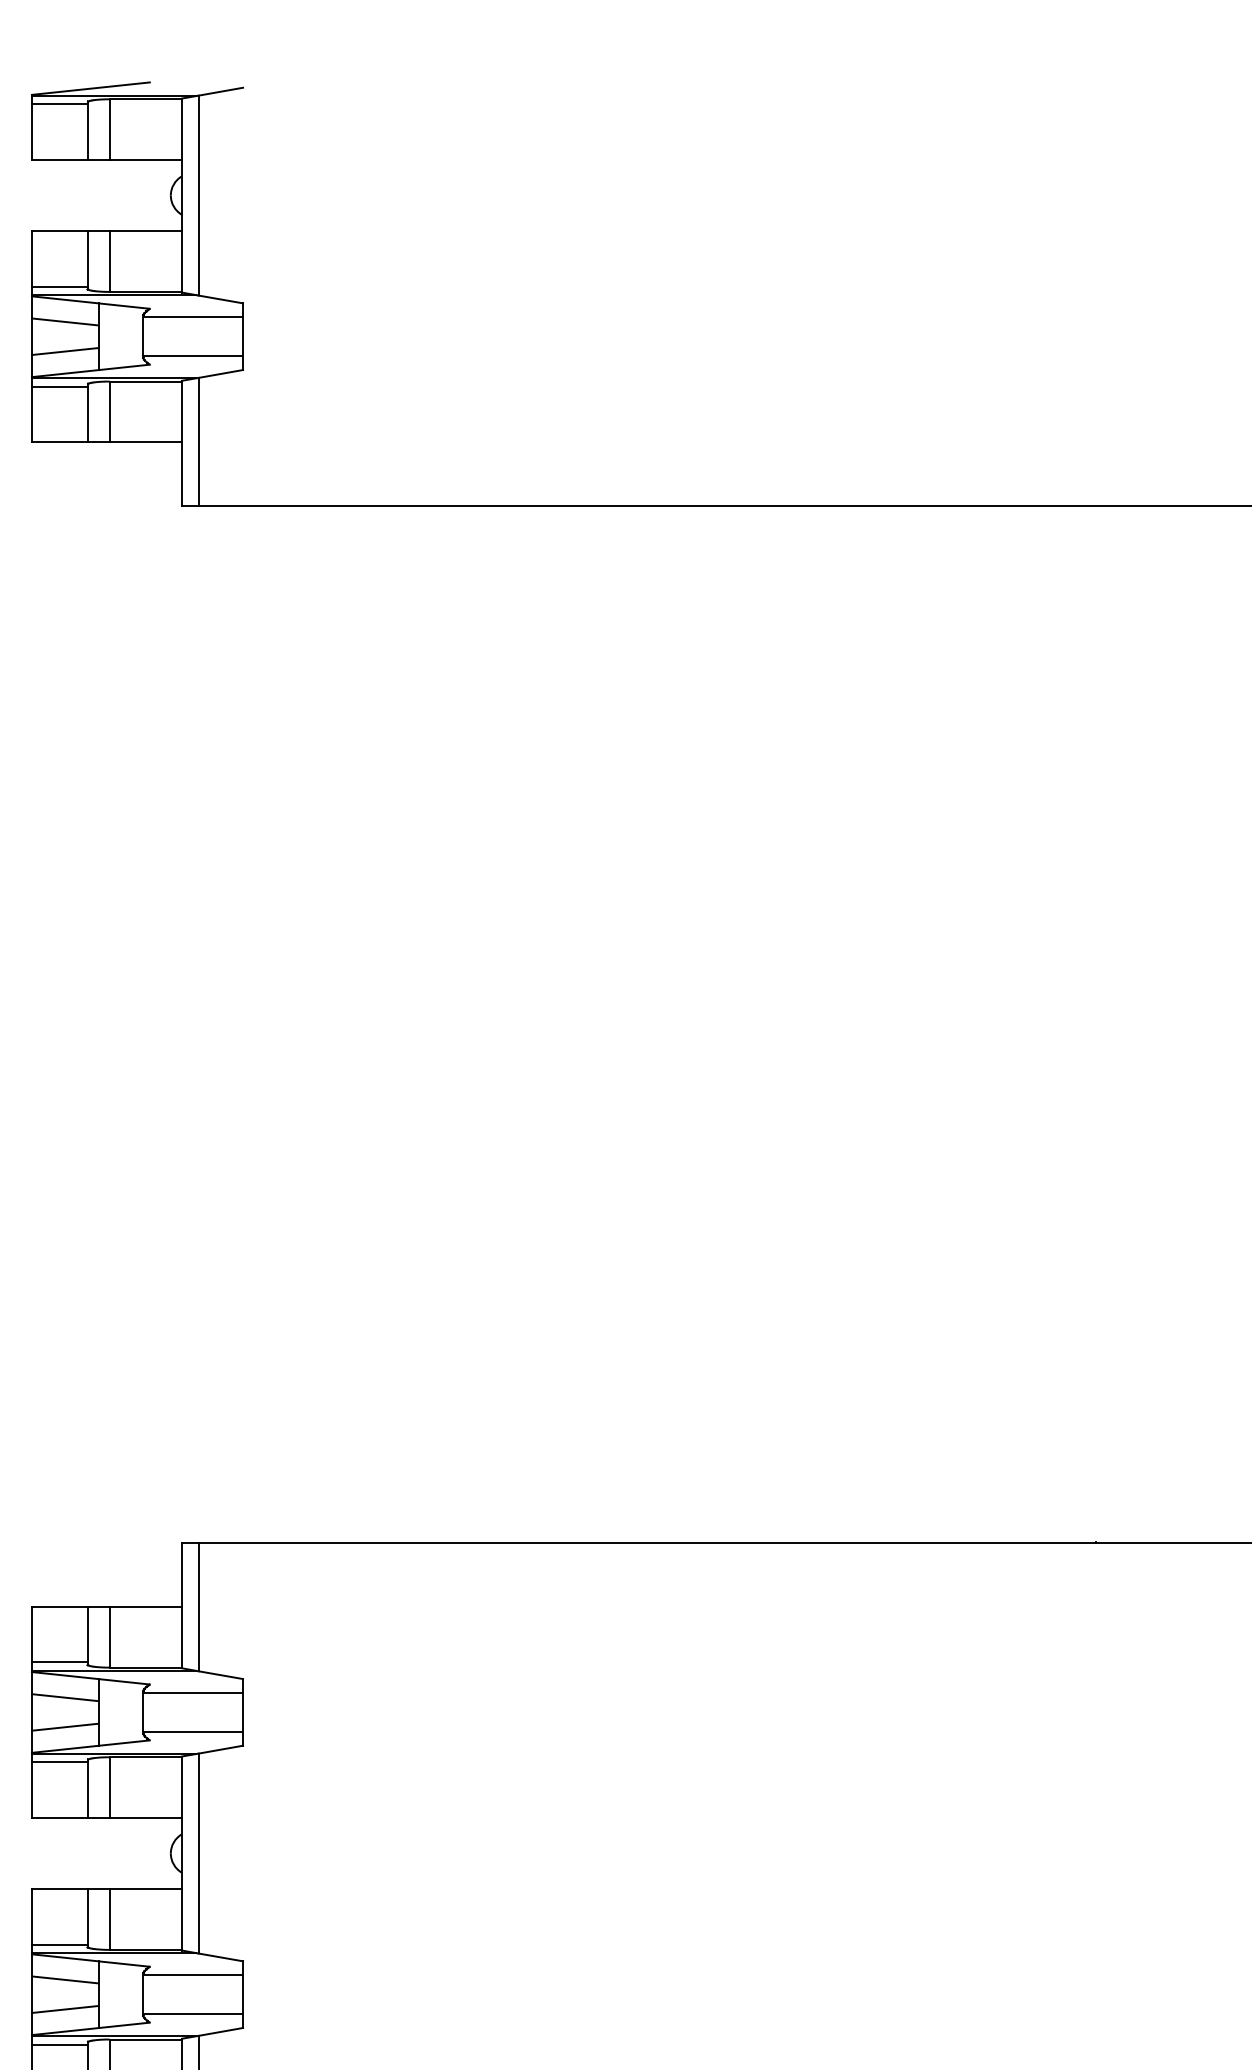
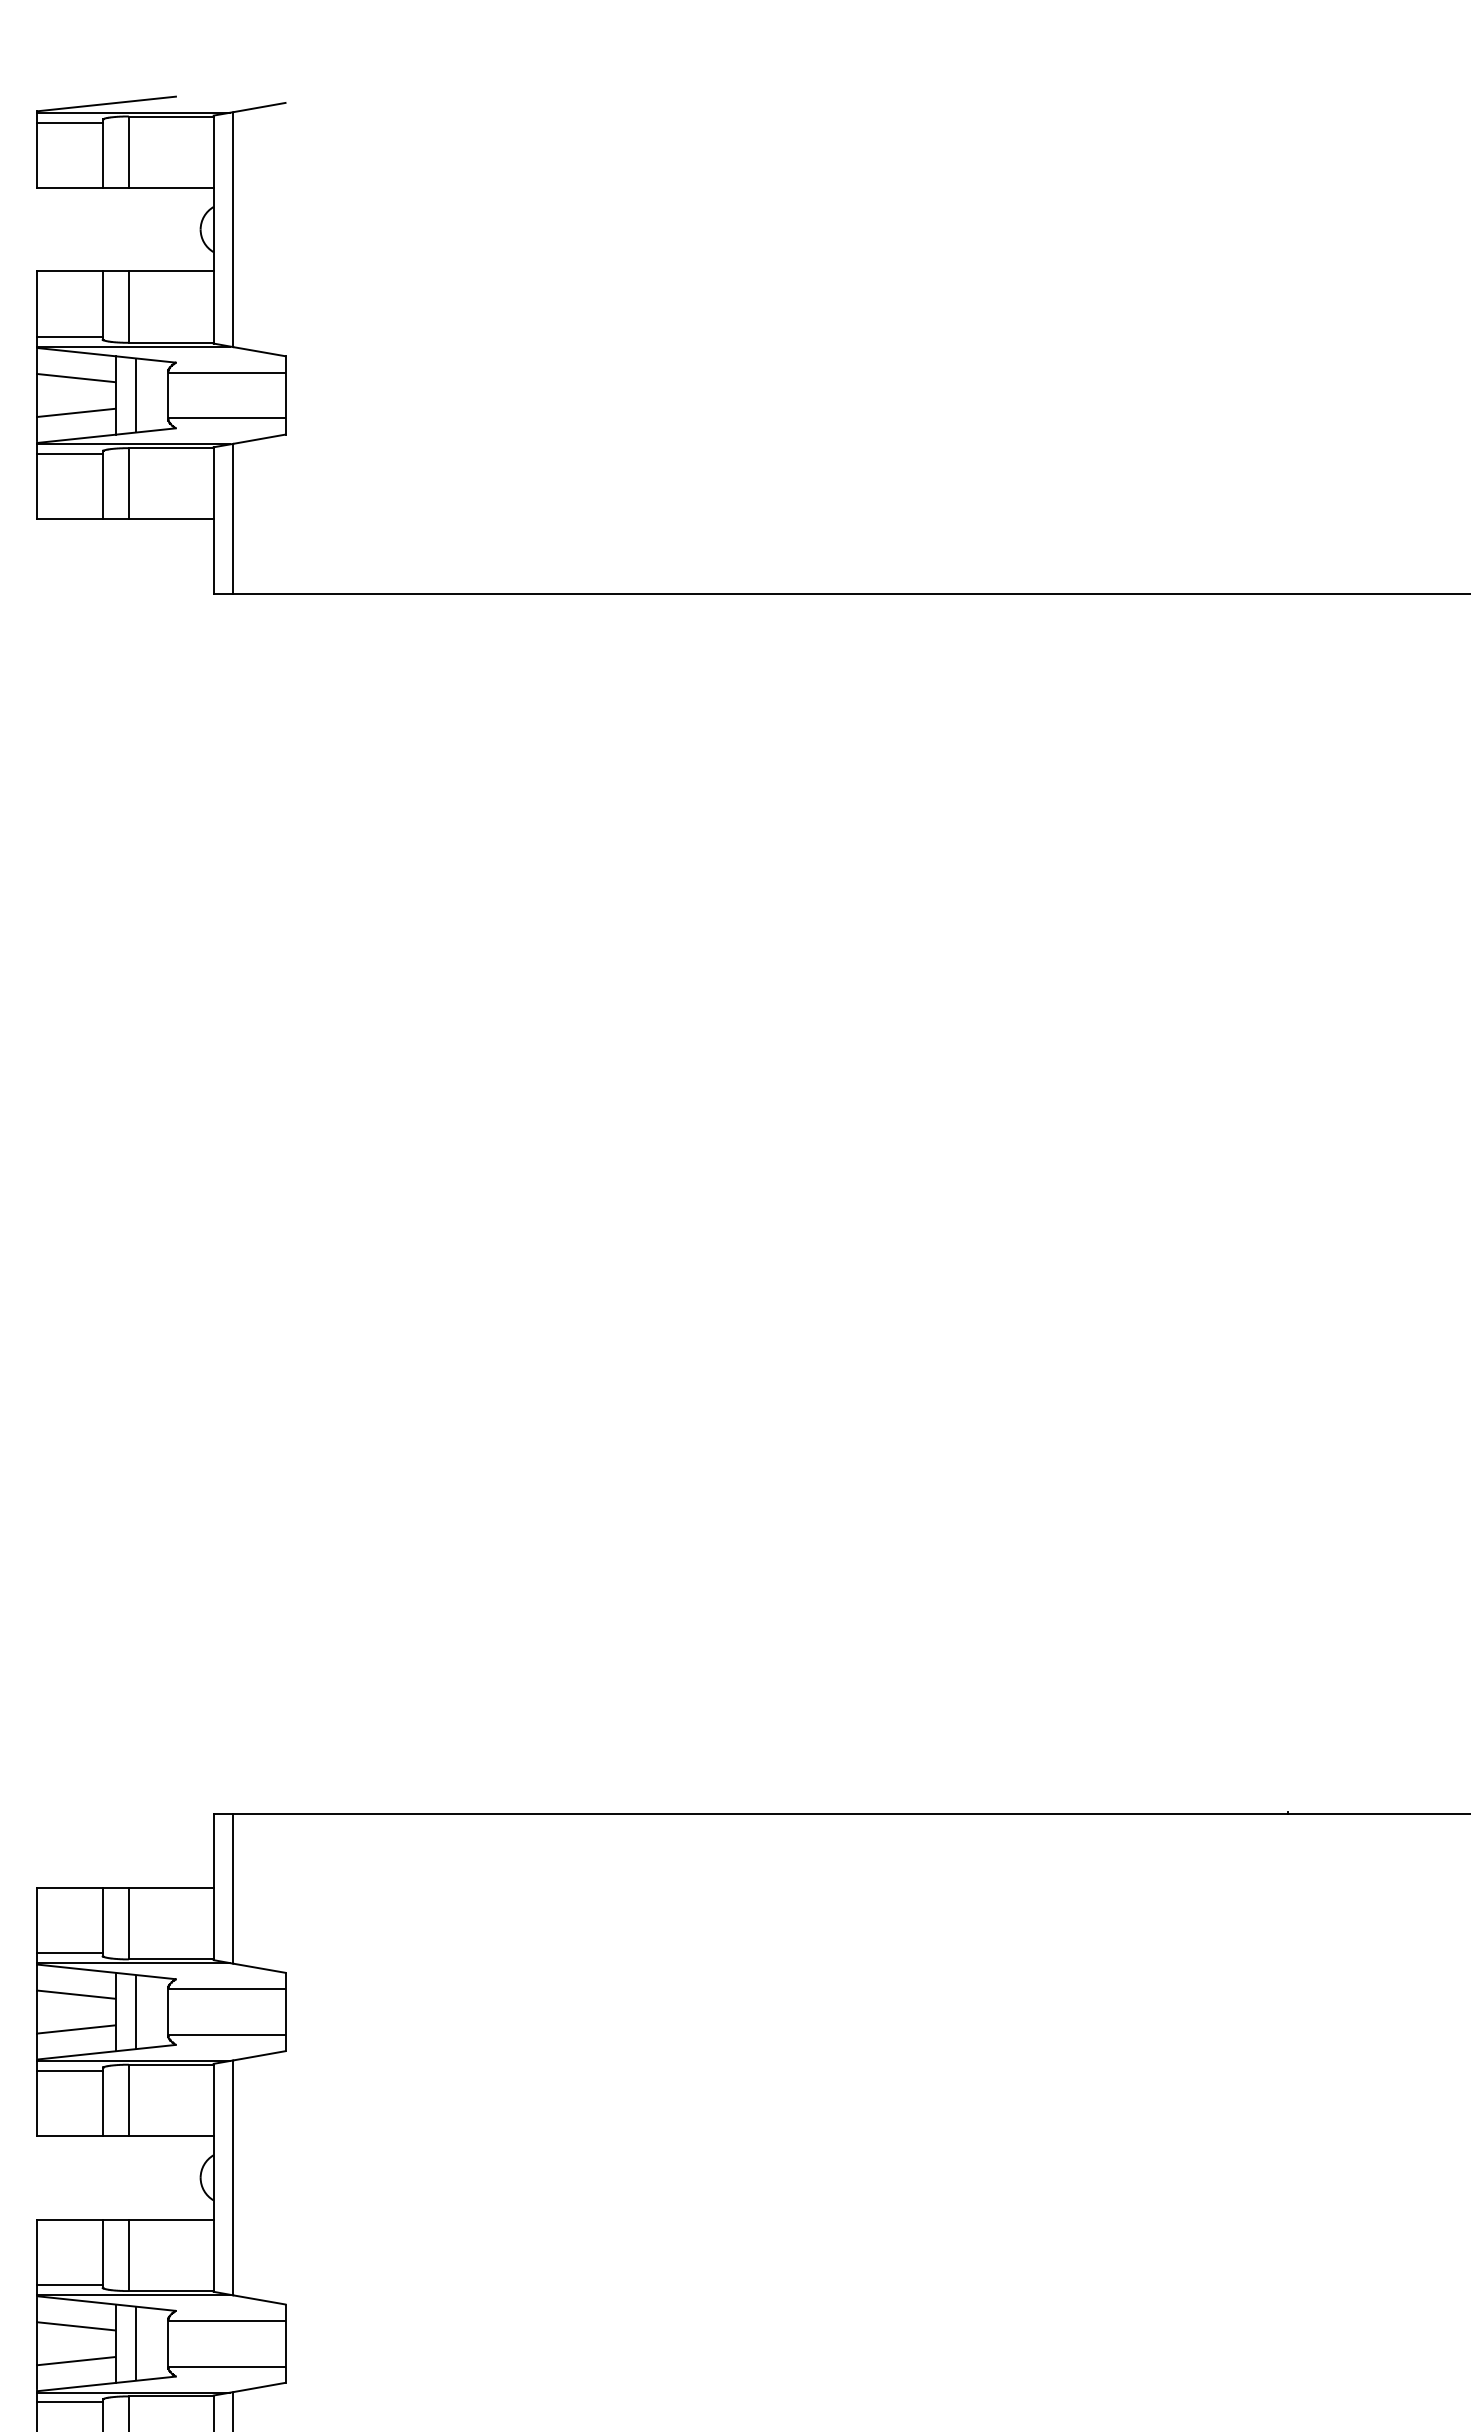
line: (115, 336) -> (135, 395), added
line: (115, 1711) -> (135, 2011), added
line: (115, 1994) -> (135, 2343), added

